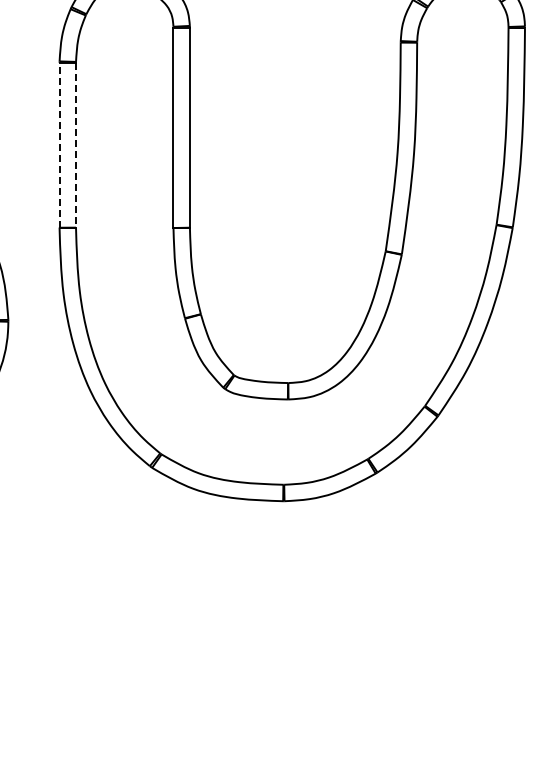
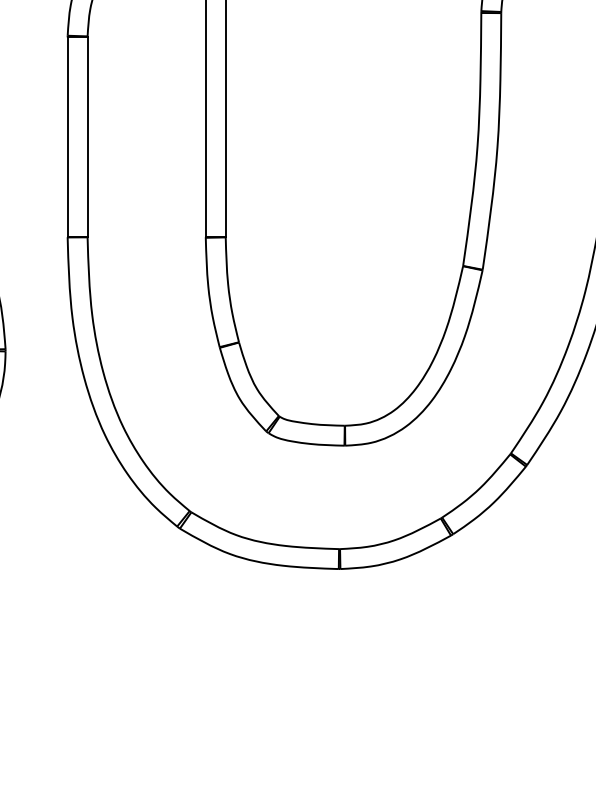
line: (59, 144) -> (67, 136), dashed -> solid
line: (76, 145) -> (88, 137), dashed -> solid

